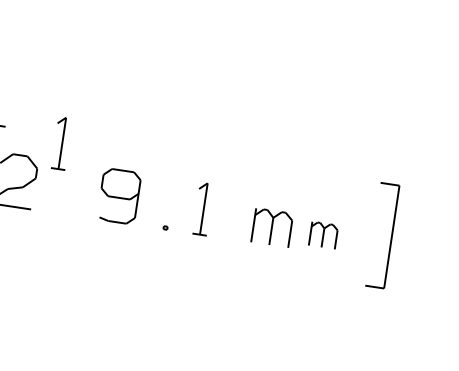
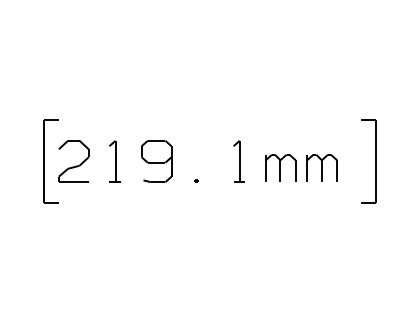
part: (61, 143) -> (114, 161), moved
part: (202, 208) -> (238, 161), moved
part: (322, 234) -> (321, 167), size x1.43

